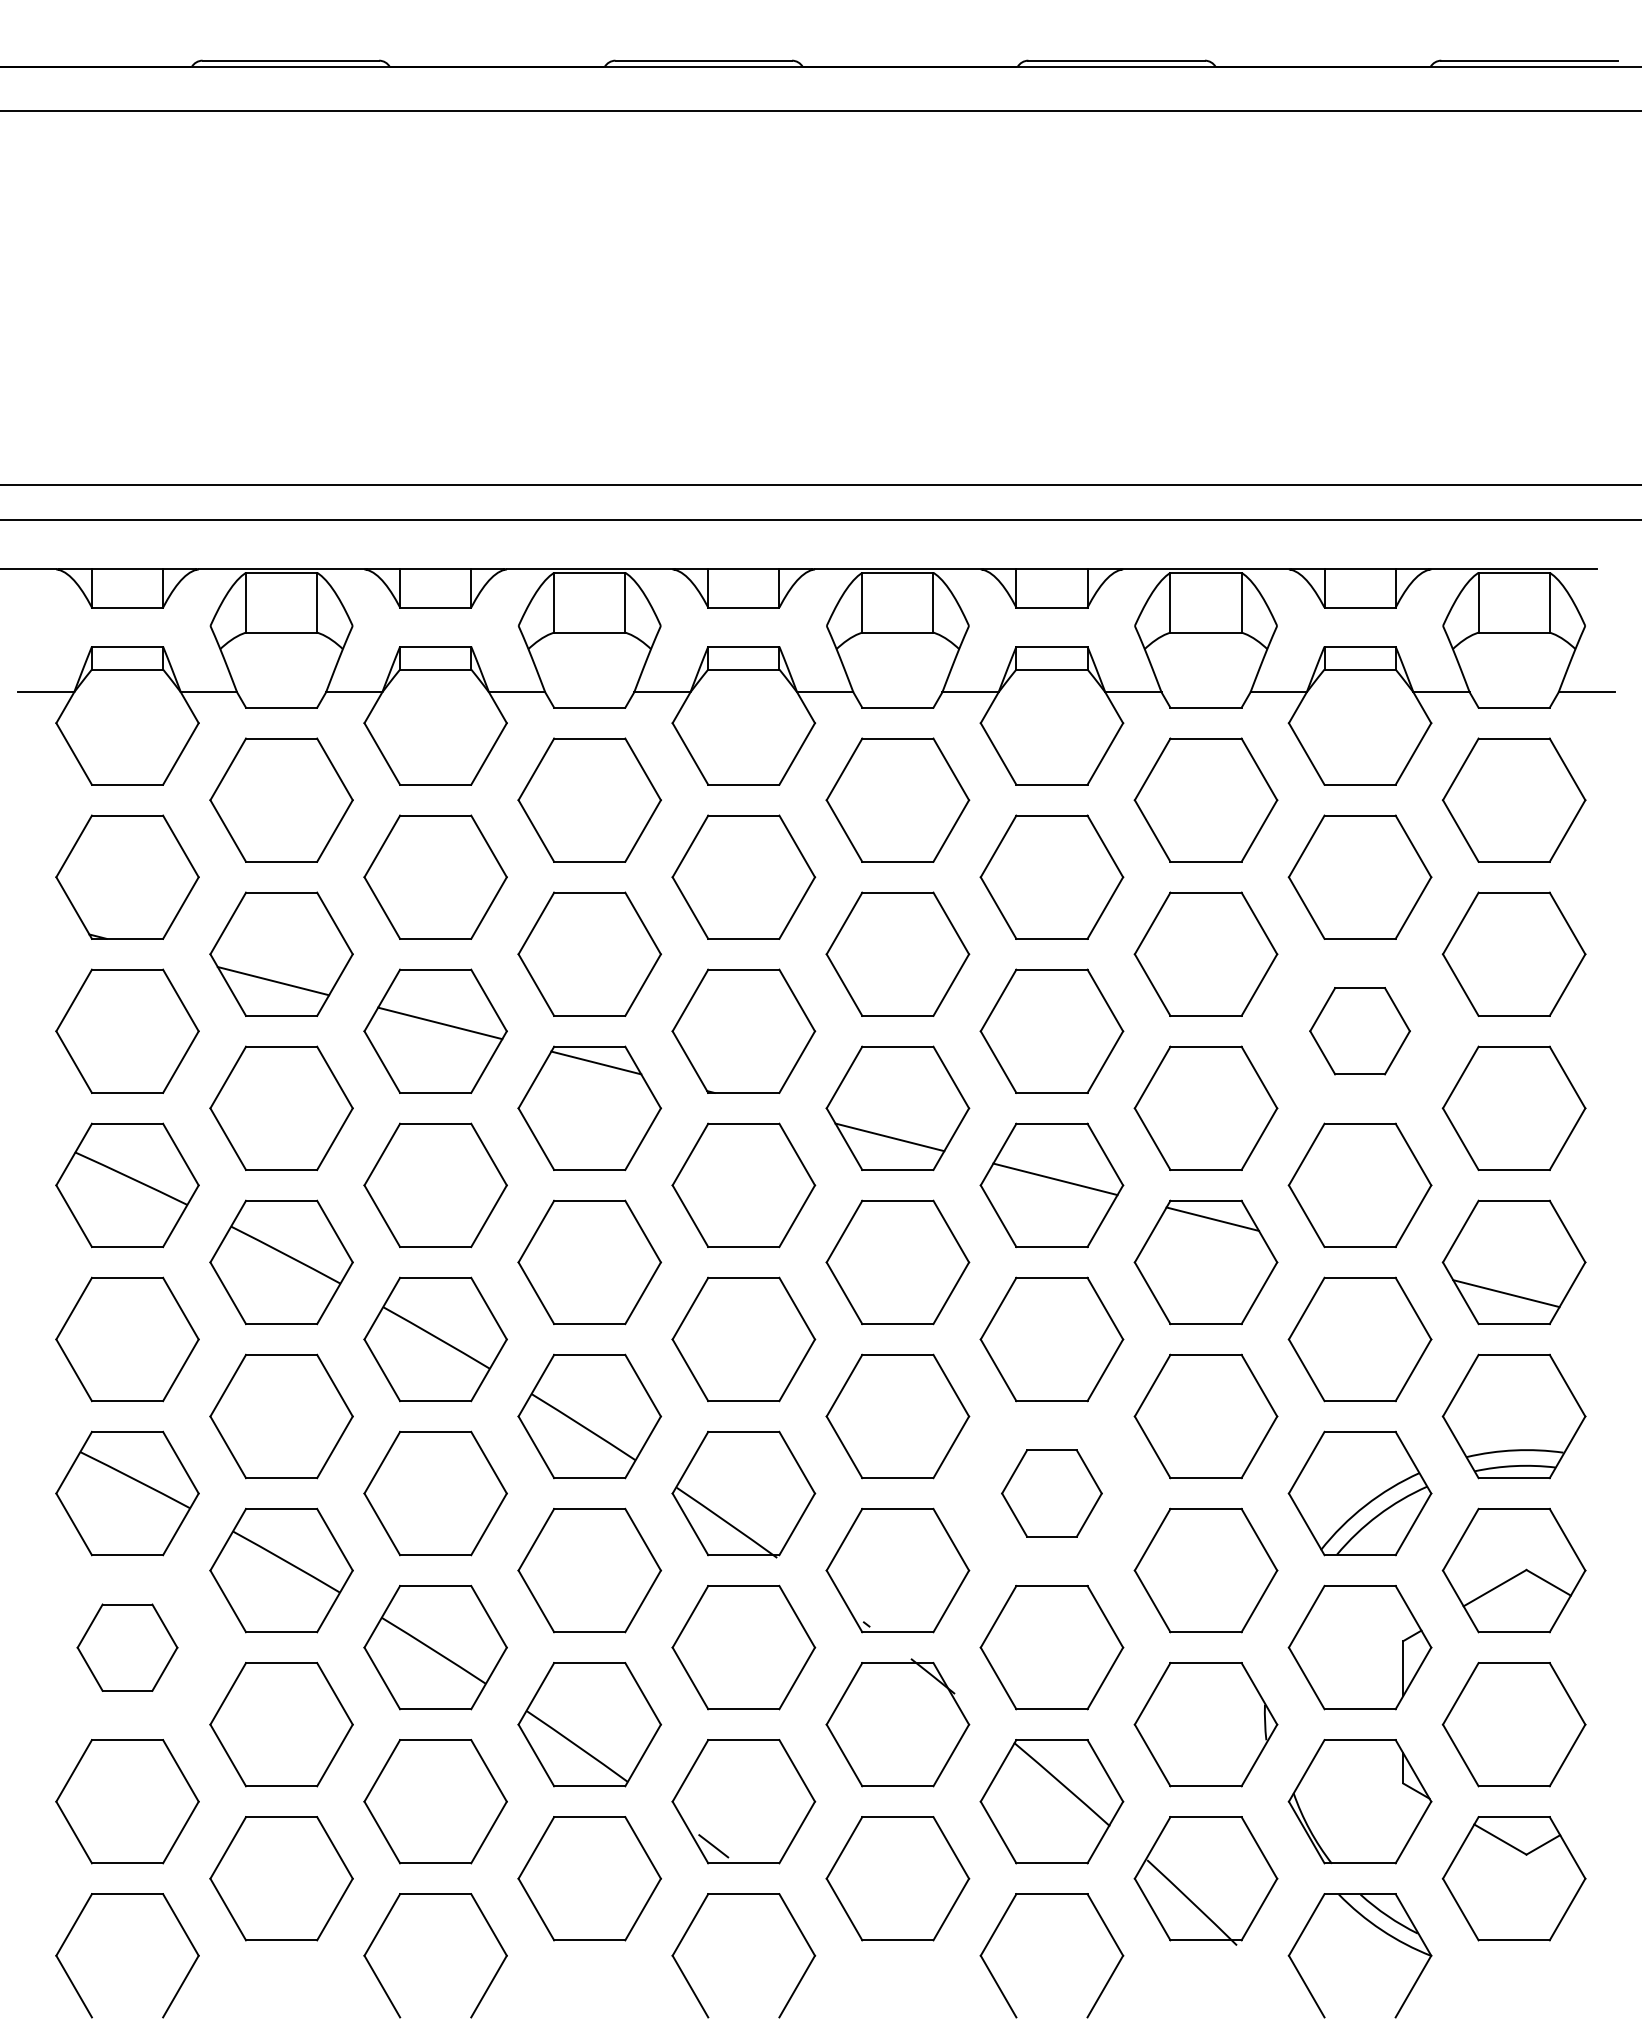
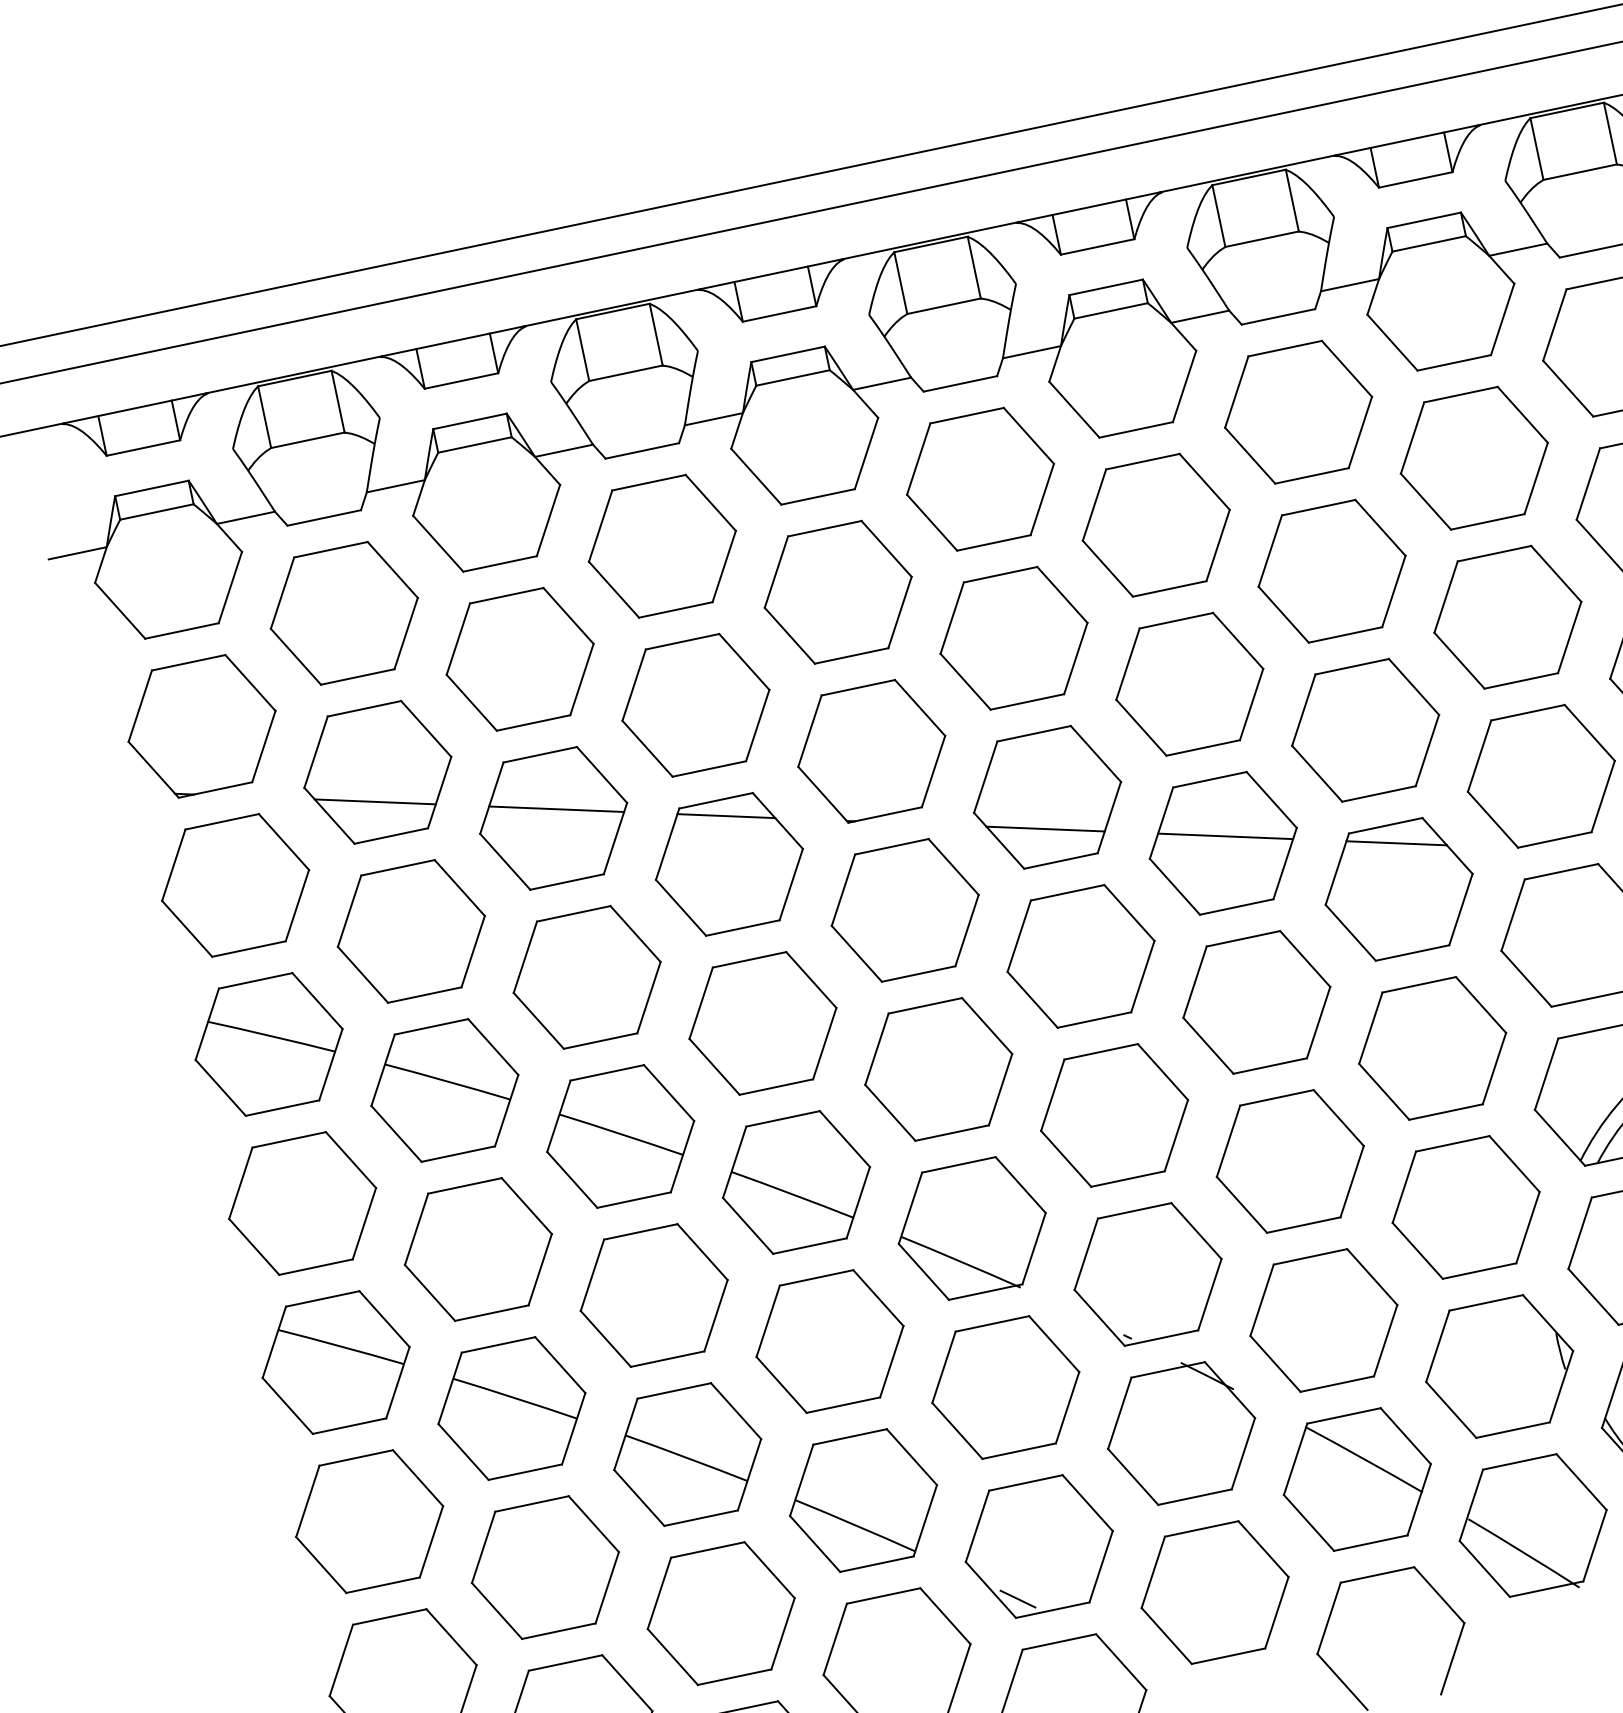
part: (1359, 1030) -> (1507, 616), size x1.43
part: (1051, 1493) -> (1289, 1161), size x1.43
part: (127, 1647) -> (369, 1521), size x1.43

